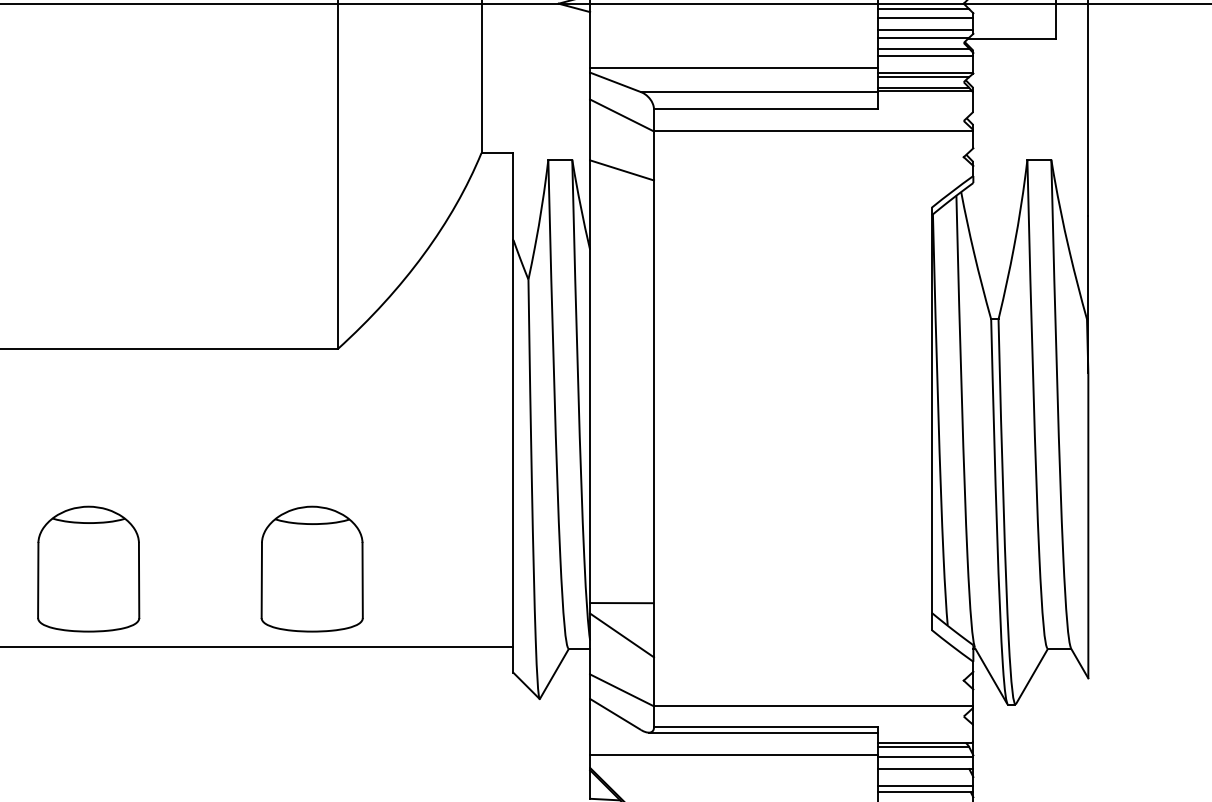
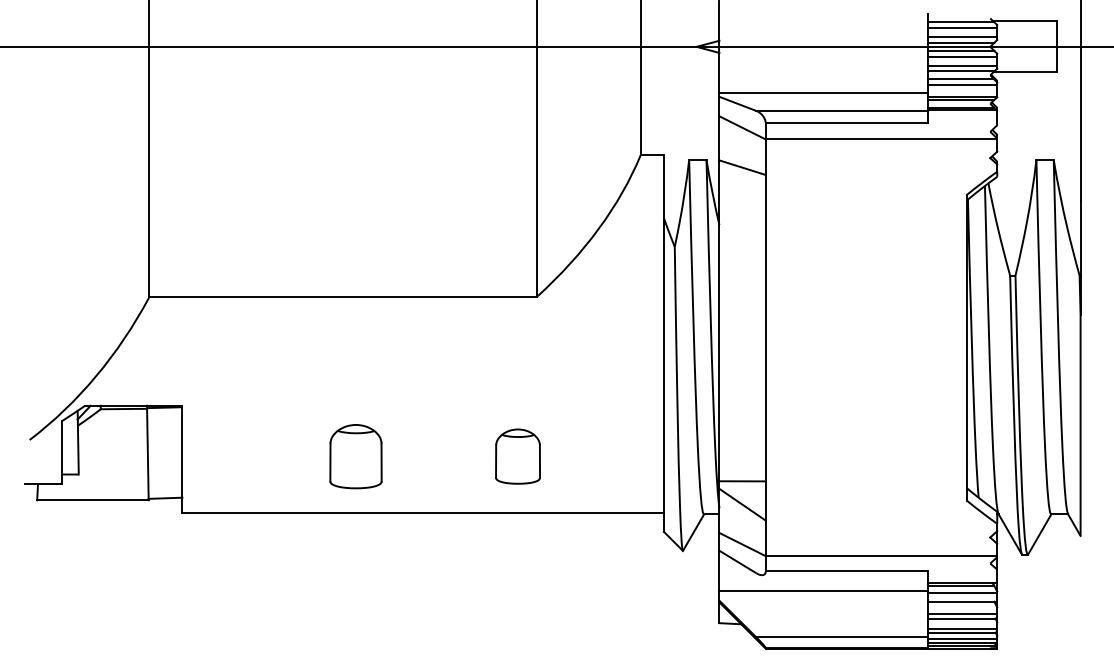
part: (87, 568) -> (355, 456), size x0.7
part: (311, 568) -> (517, 456), size x0.6
line: (762, 733) -> (844, 575), removed

